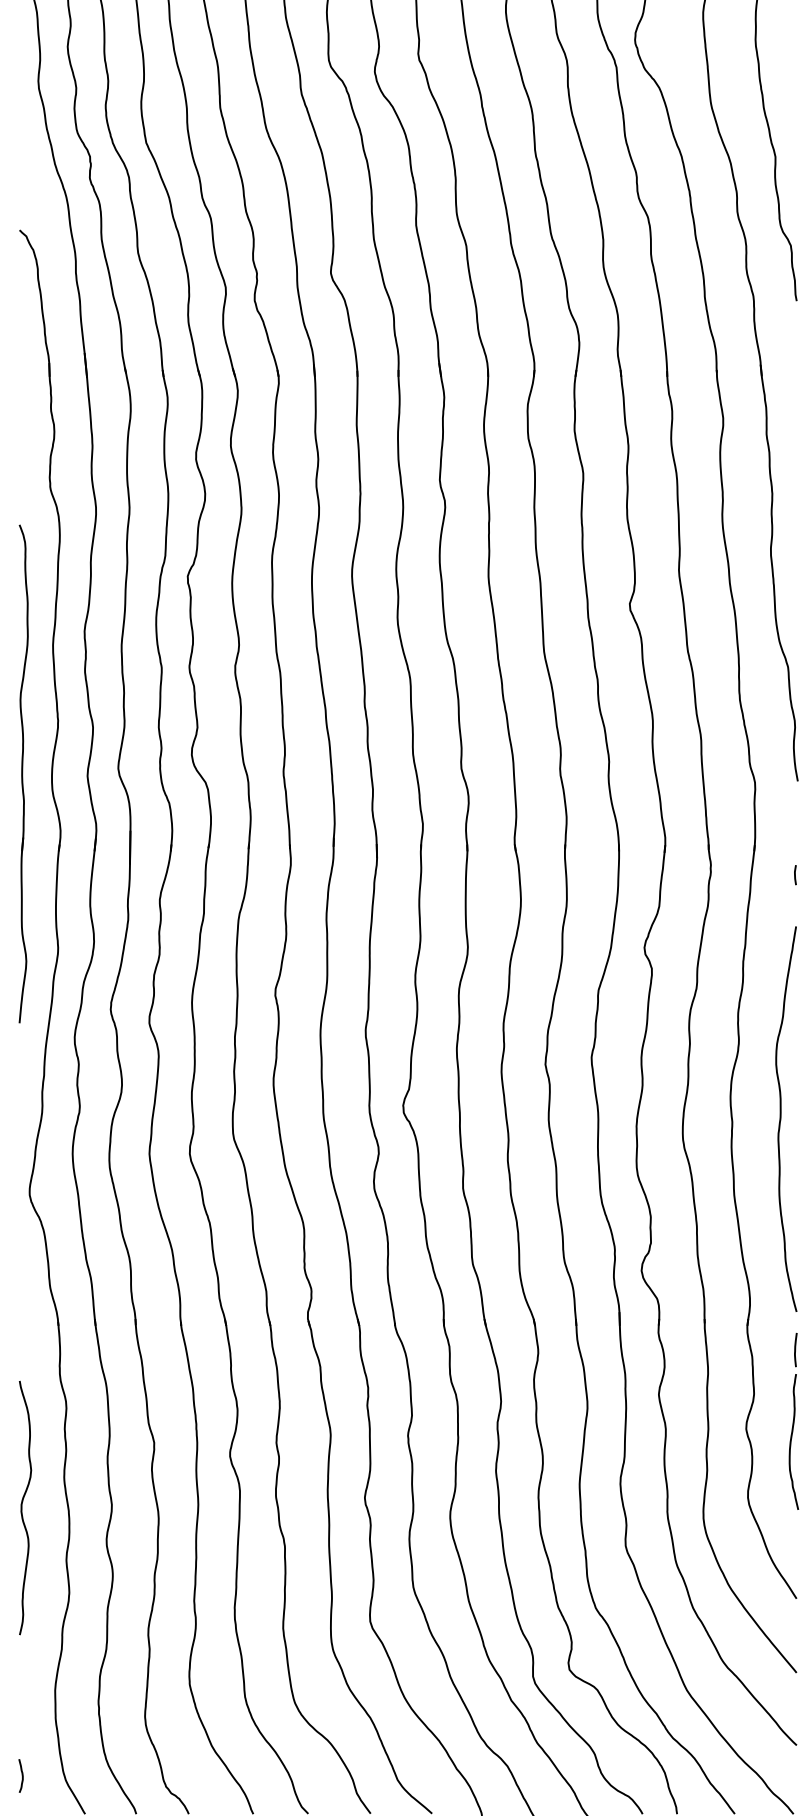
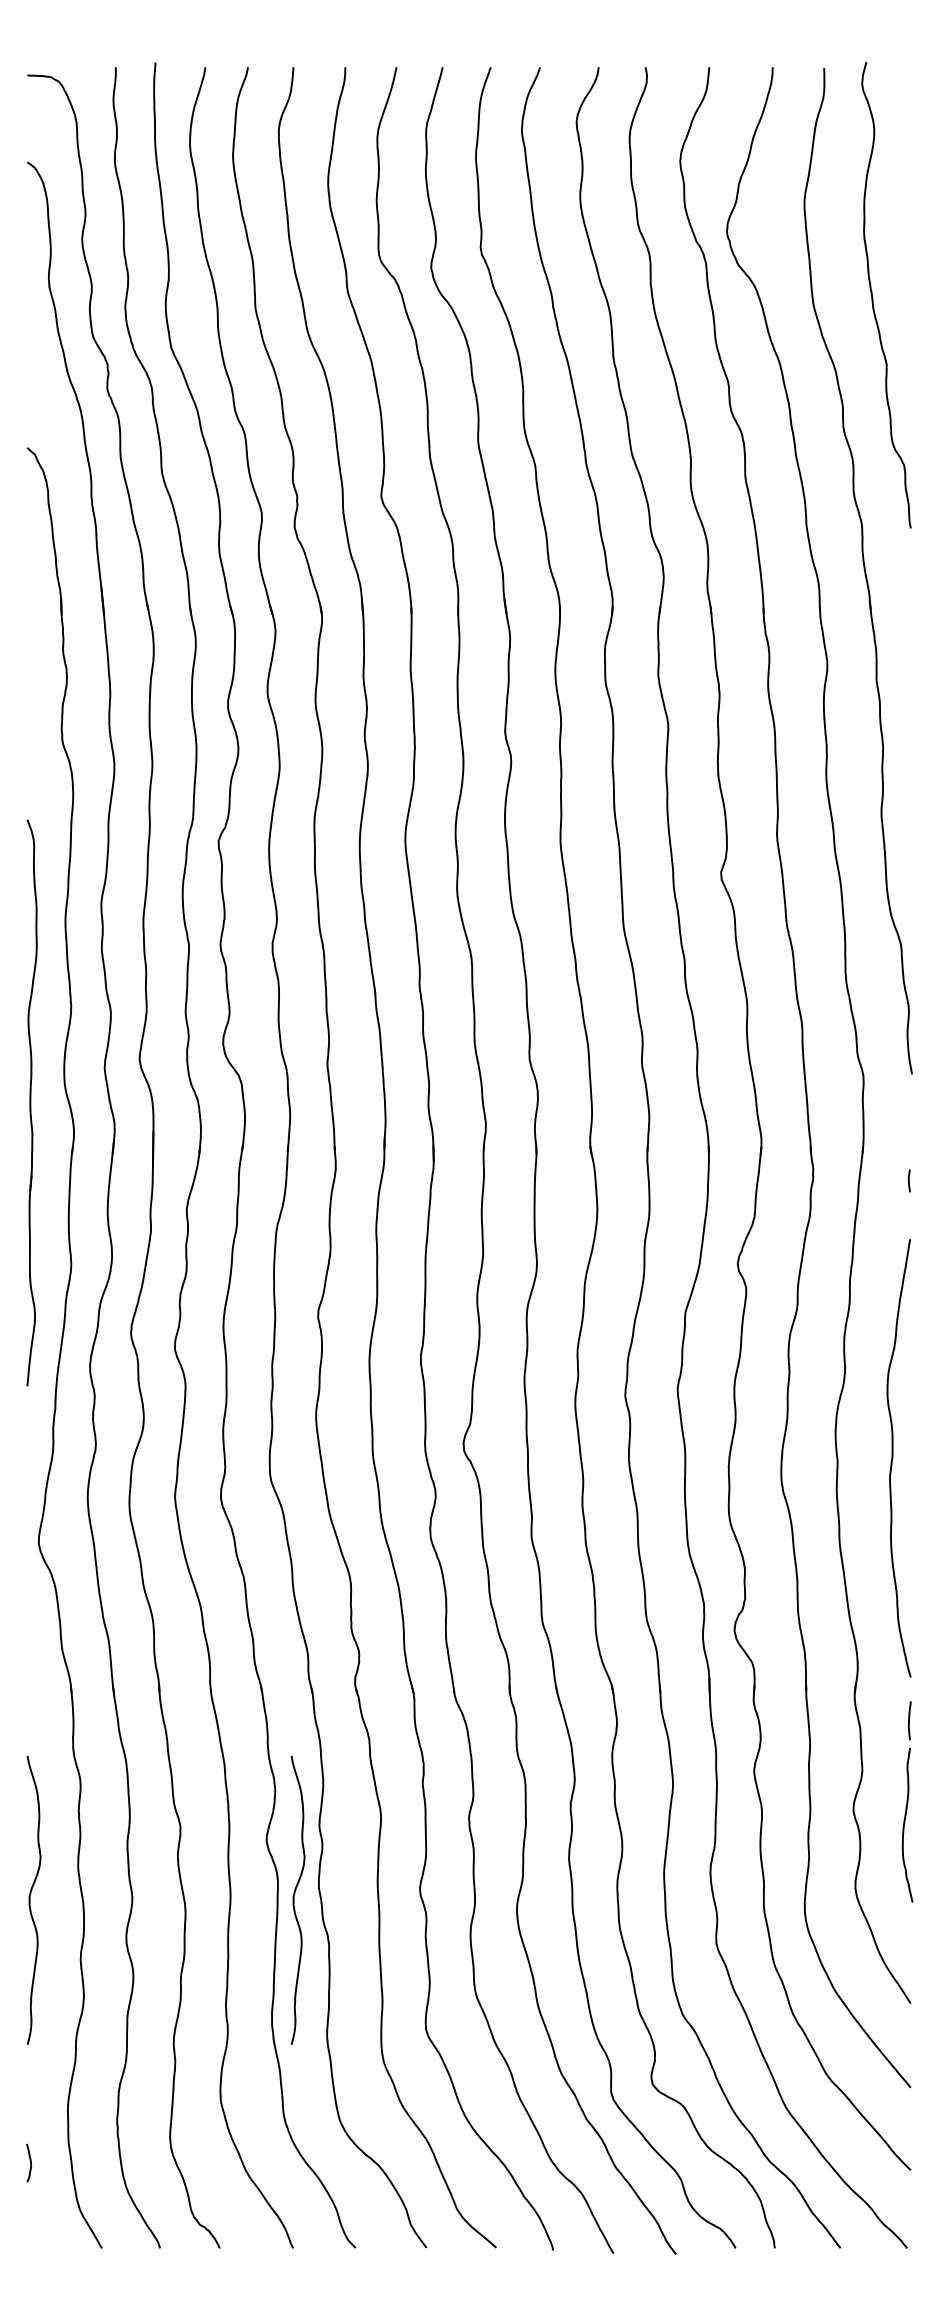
part: (23, 773) -> (31, 1102), moved
curve: (254, 1507) -> (294, 1899), added
curve: (22, 1775) -> (30, 2162), moved

